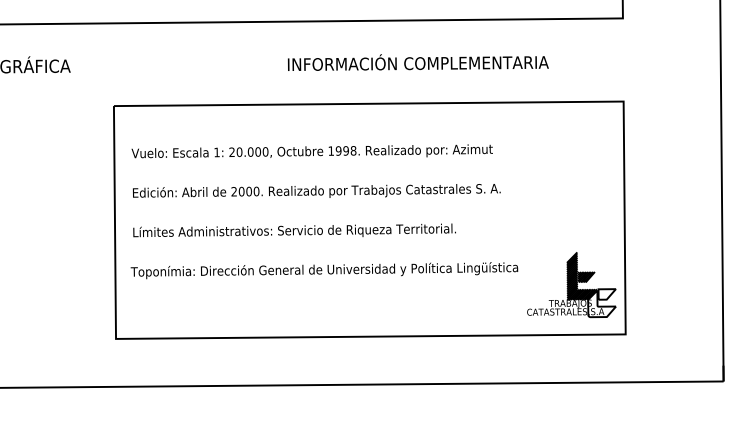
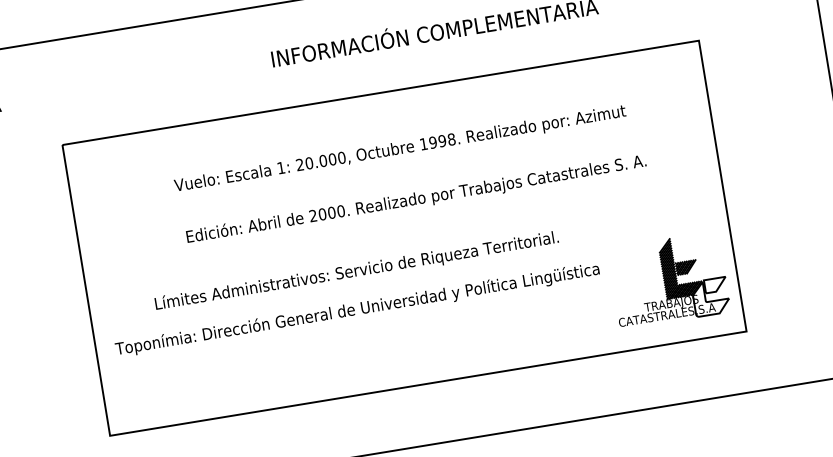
text: (311, 151) -> (399, 148), moved
text: (316, 190) -> (415, 198), moved
text: (294, 230) -> (356, 270), moved

